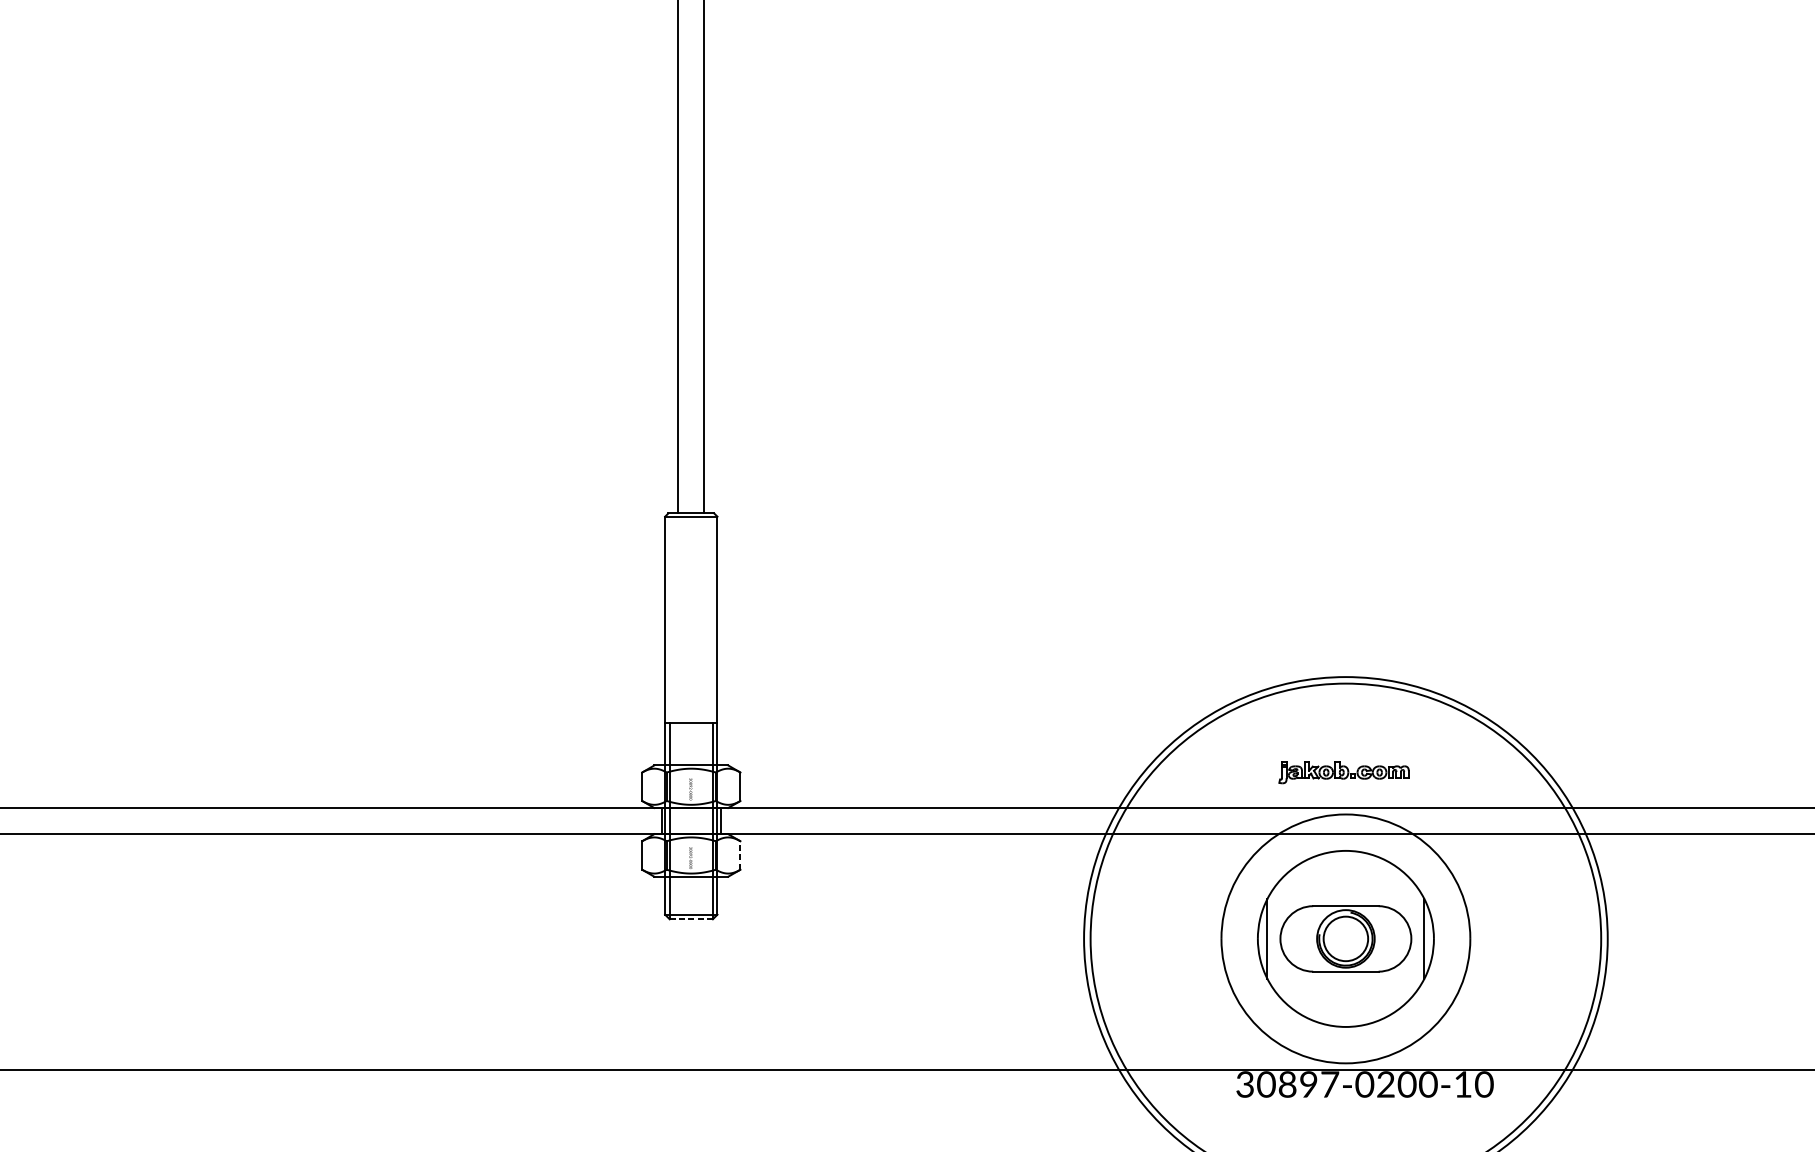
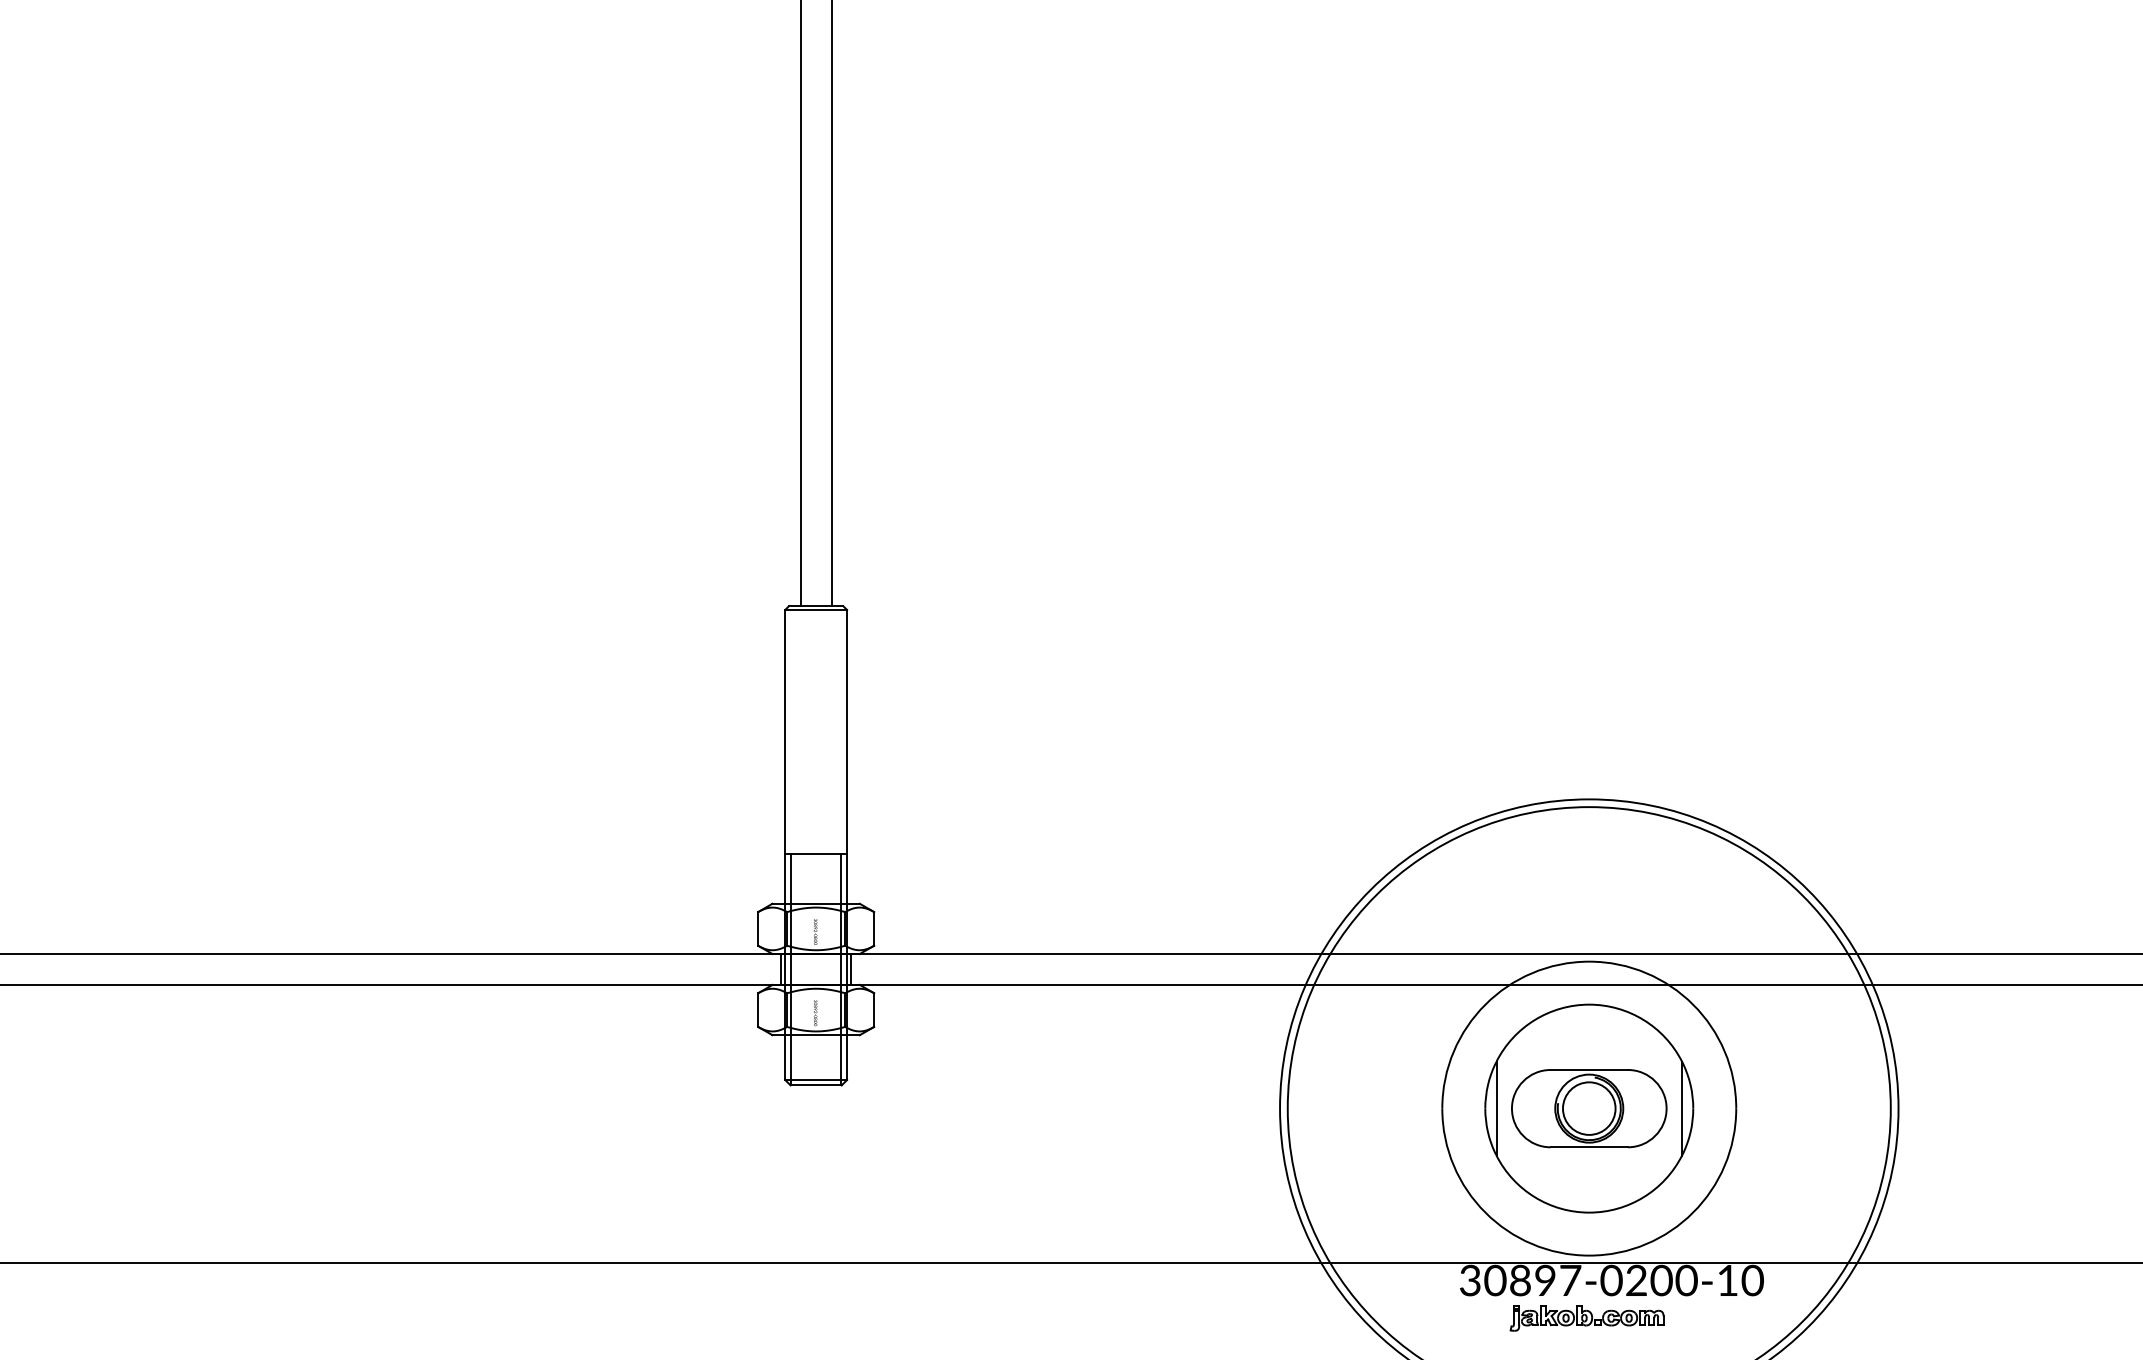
part: (1343, 772) -> (1586, 1318), moved
line: (740, 855) -> (874, 1010), dashed -> solid
line: (691, 919) -> (816, 1085), dashed -> solid

